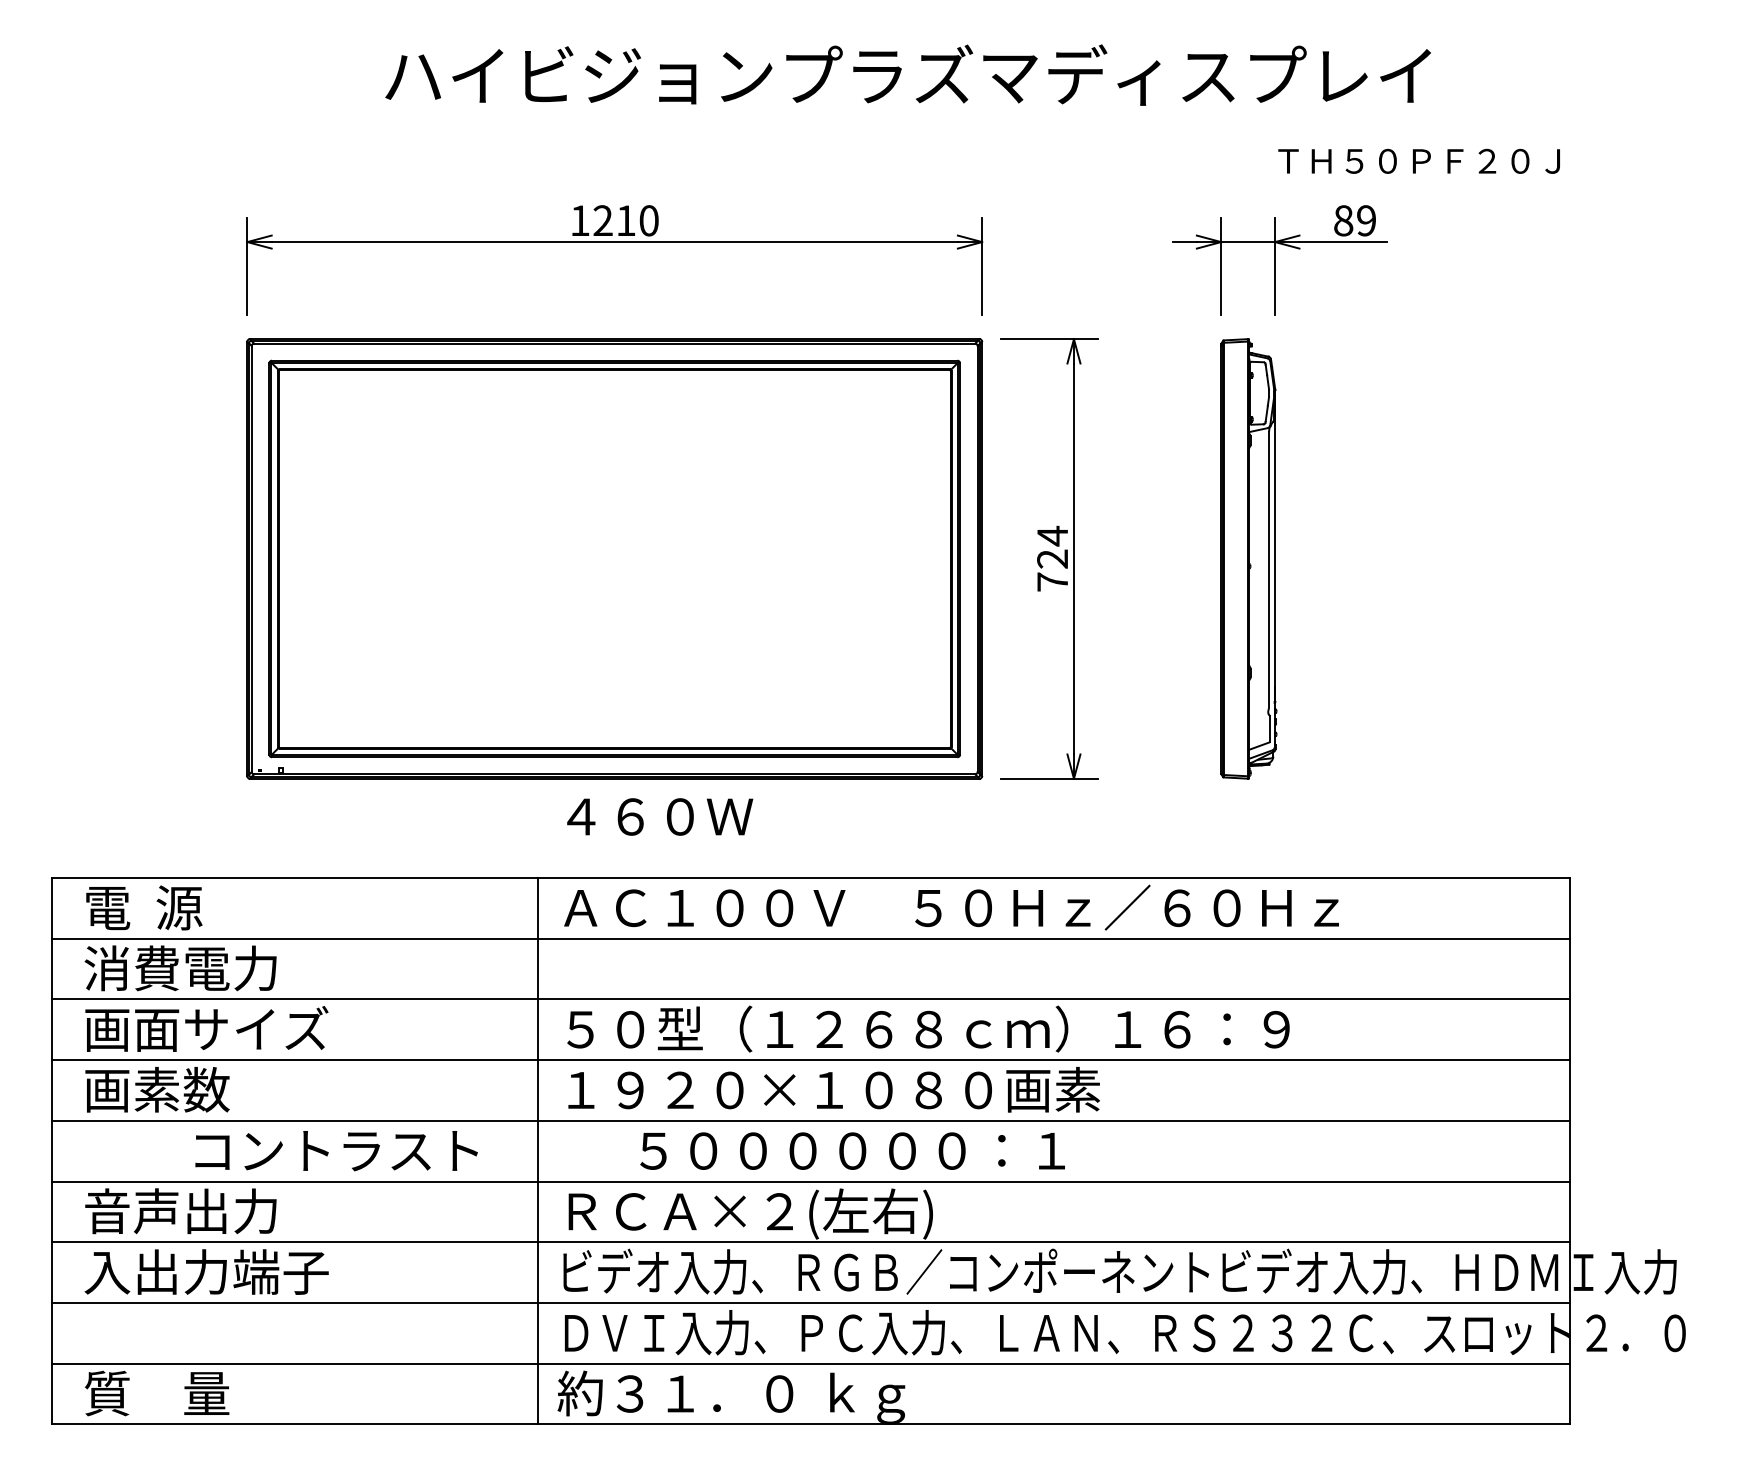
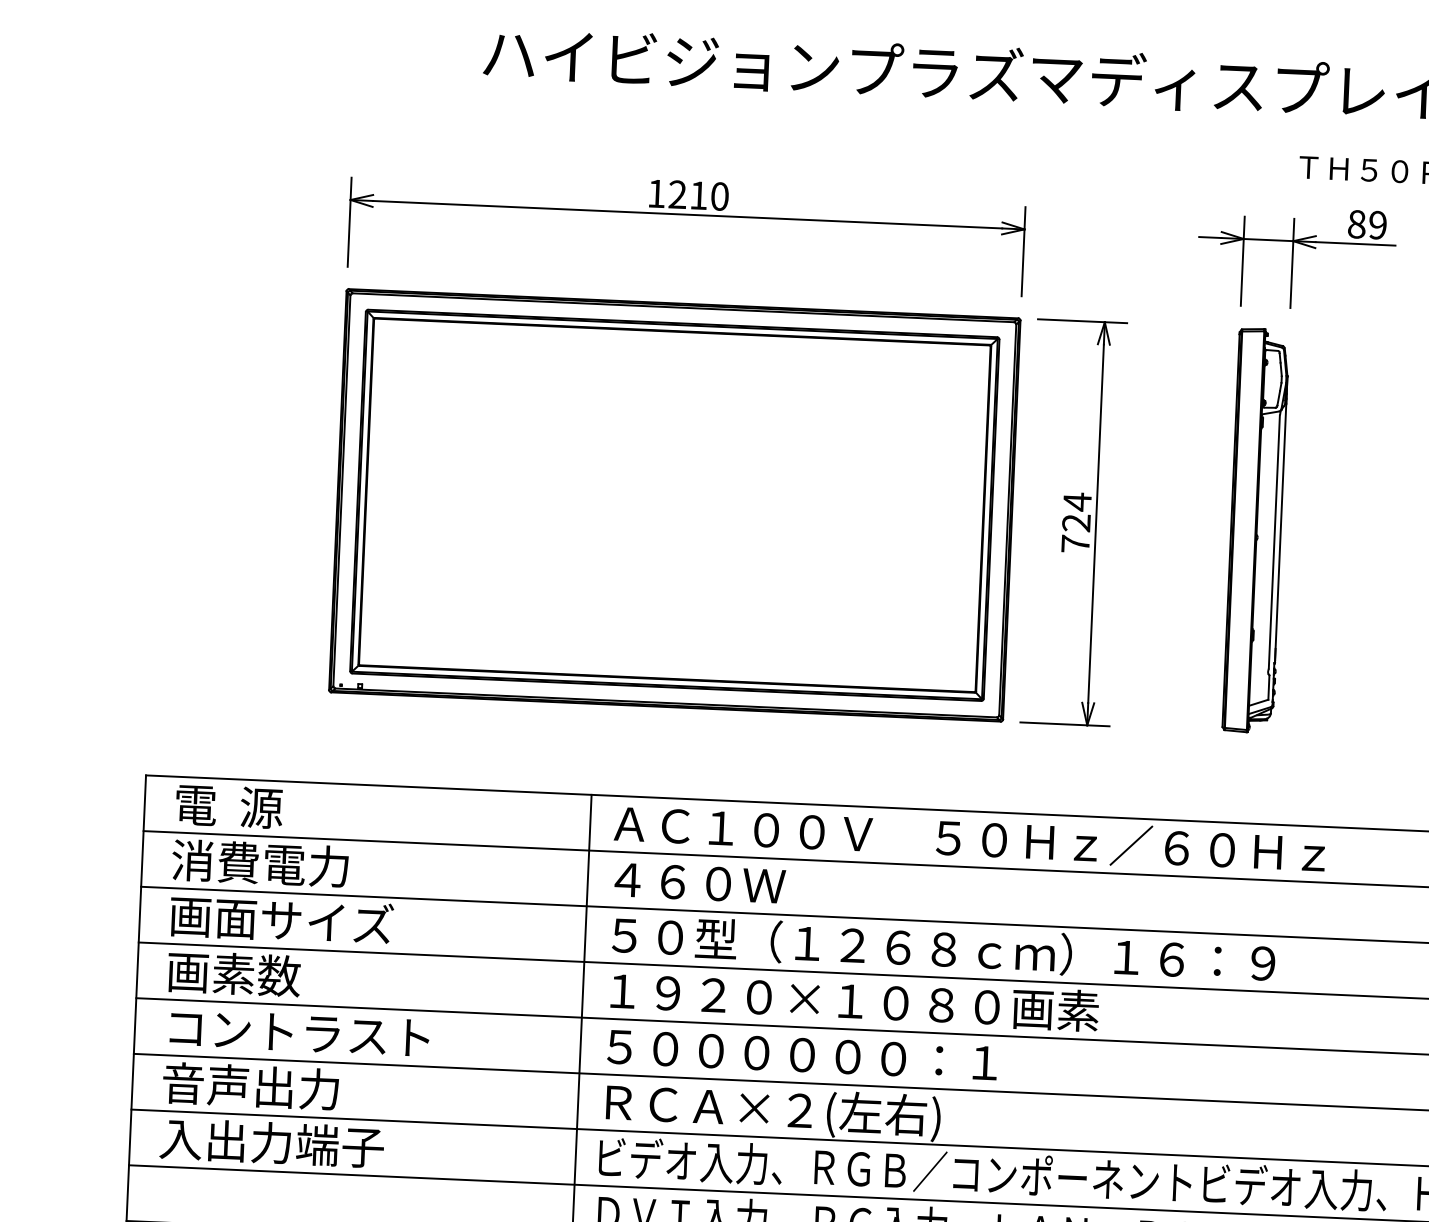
text: (660, 816) -> (700, 882), moved
text: (852, 1150) -> (802, 1054), moved
text: (336, 1151) -> (299, 1033), moved

